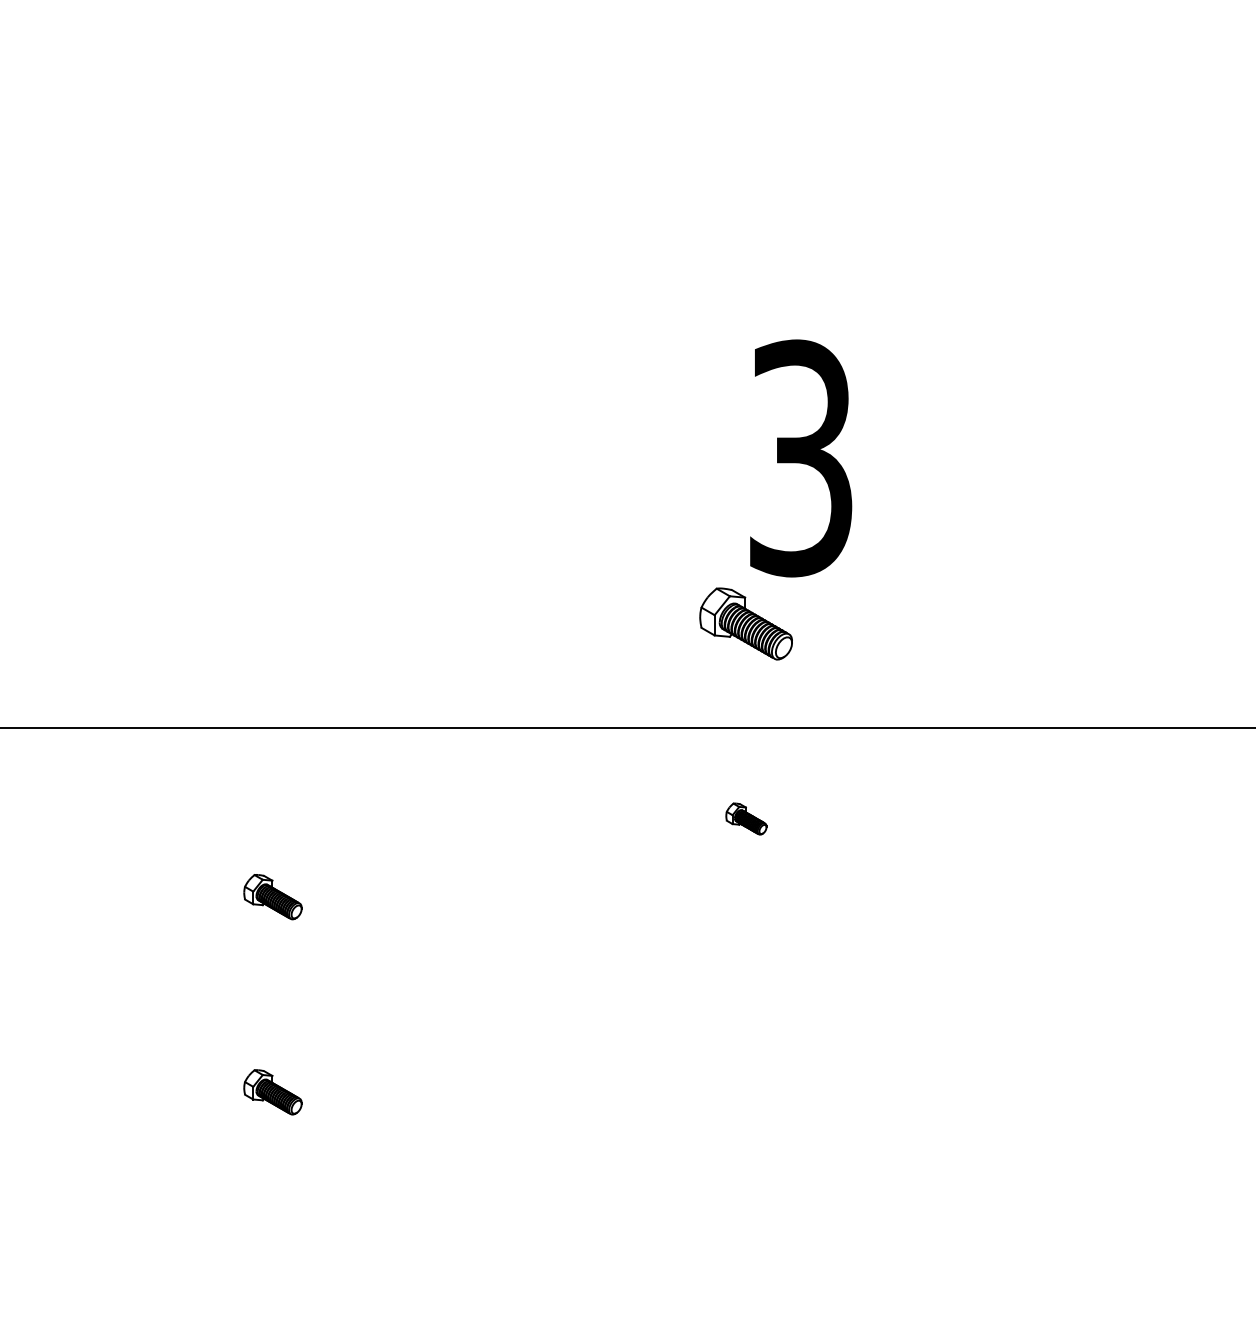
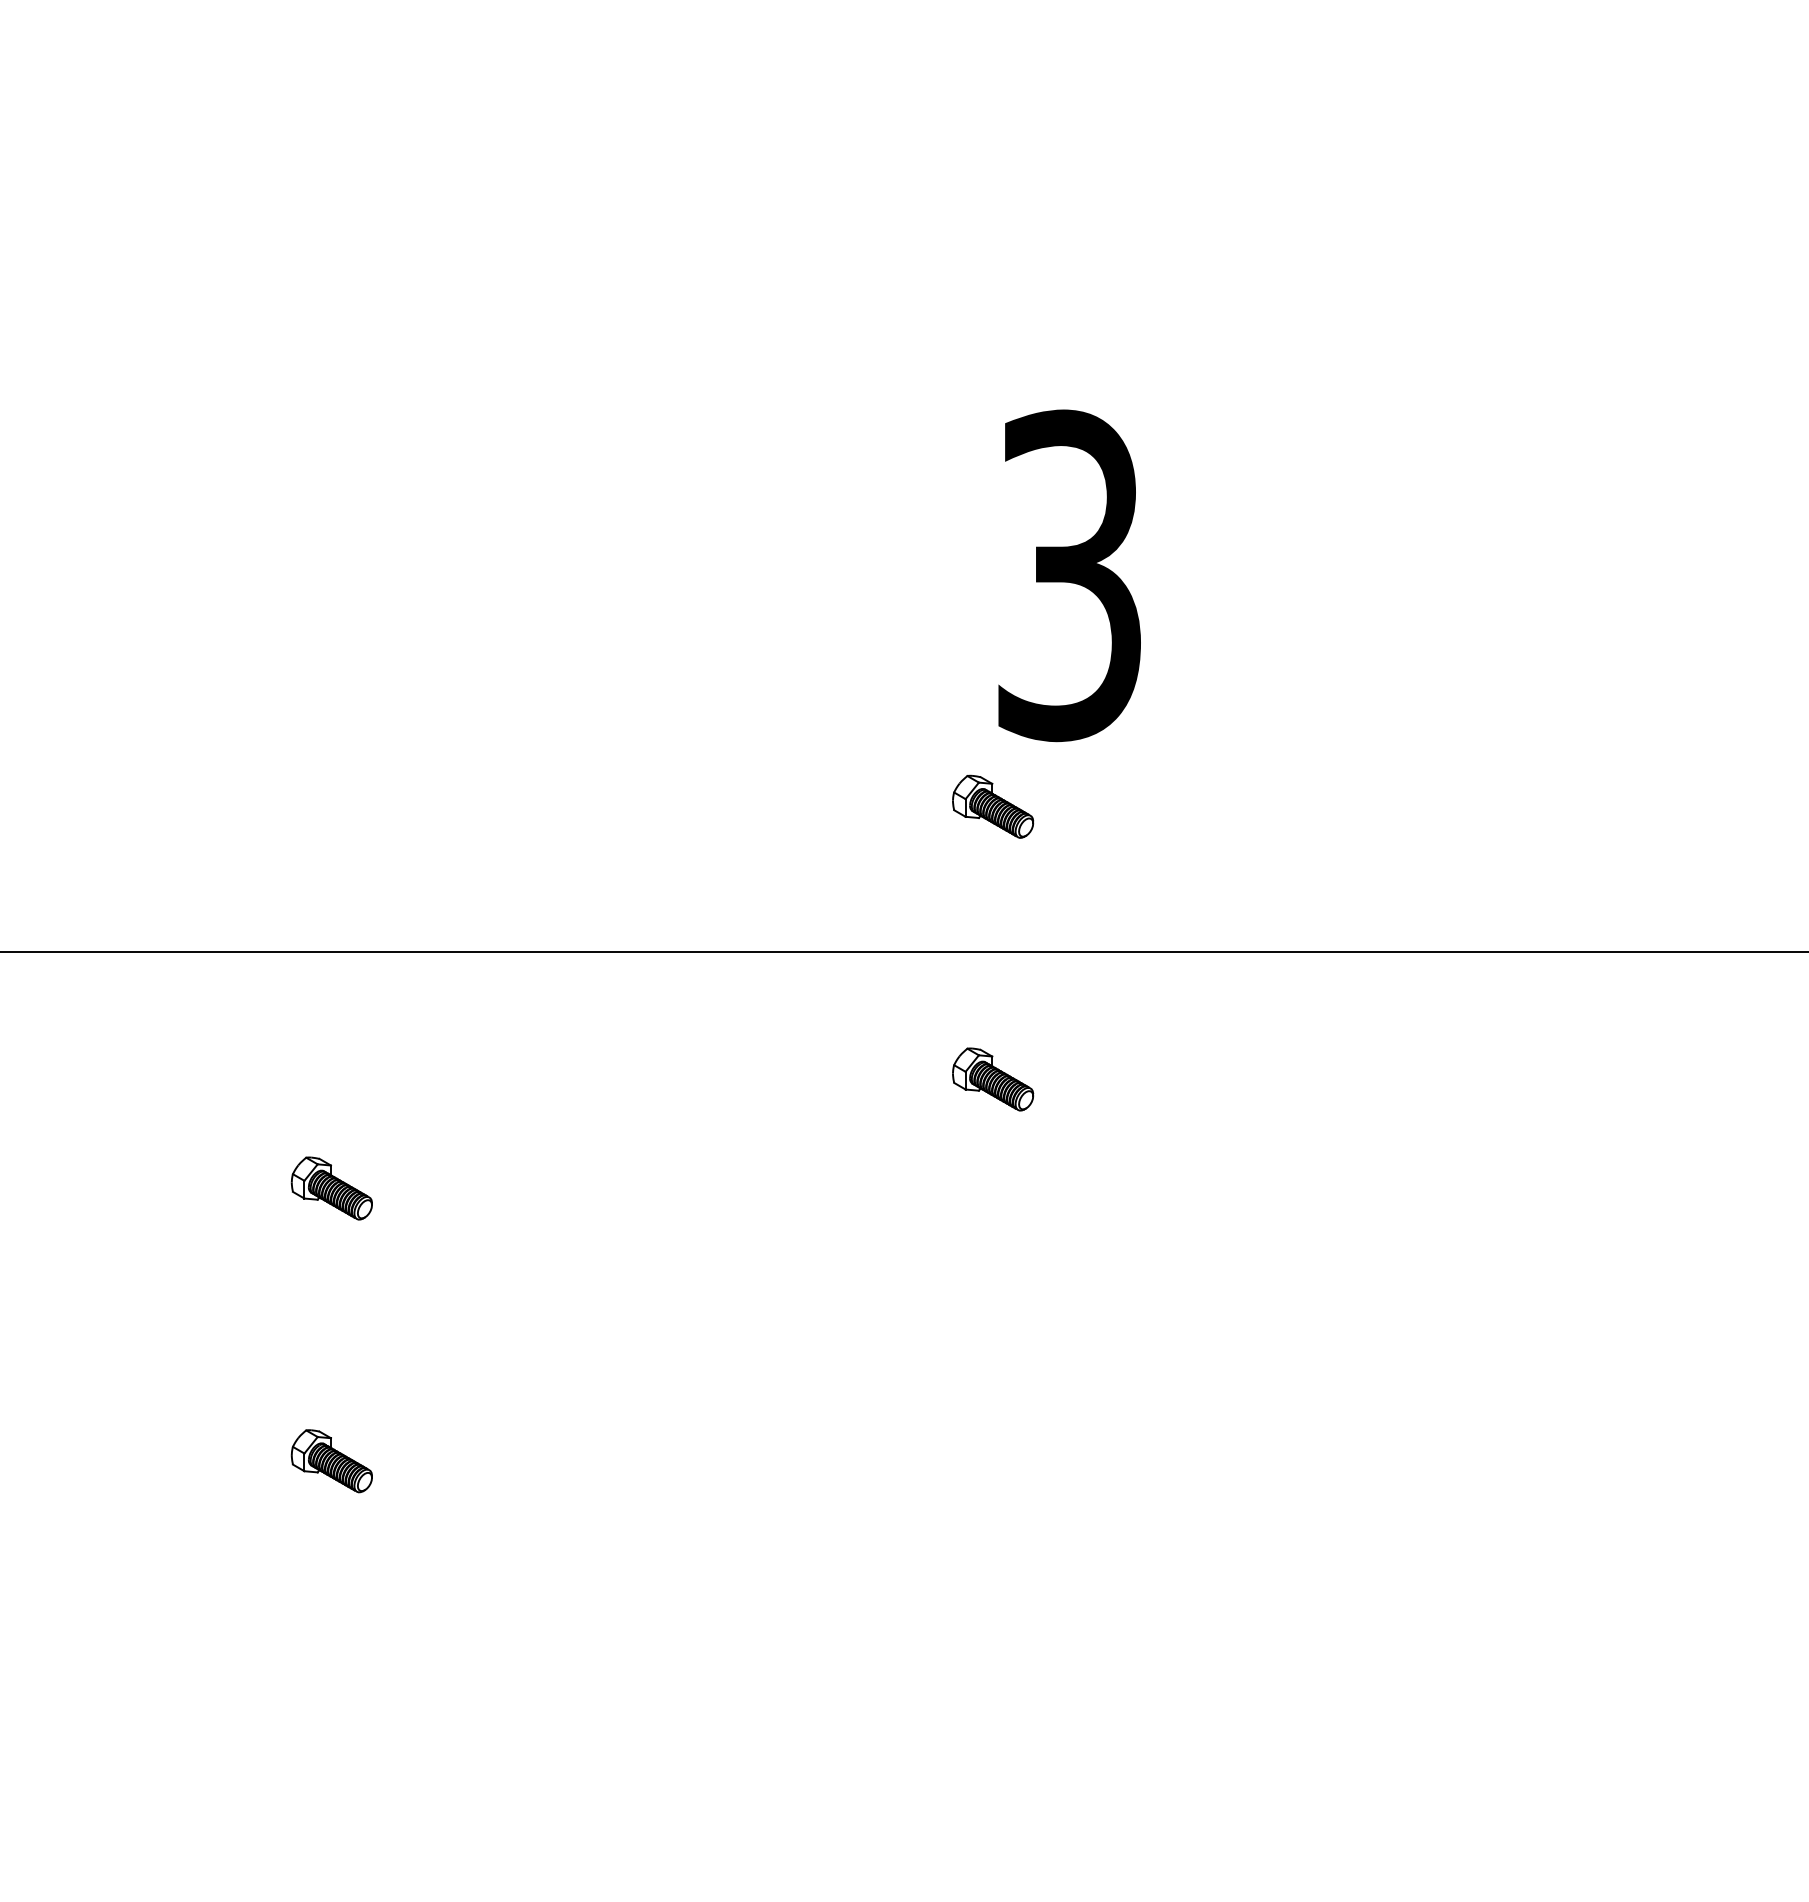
part: (746, 623) -> (993, 806), size x0.62
part: (746, 819) -> (993, 1079), size x1.43

